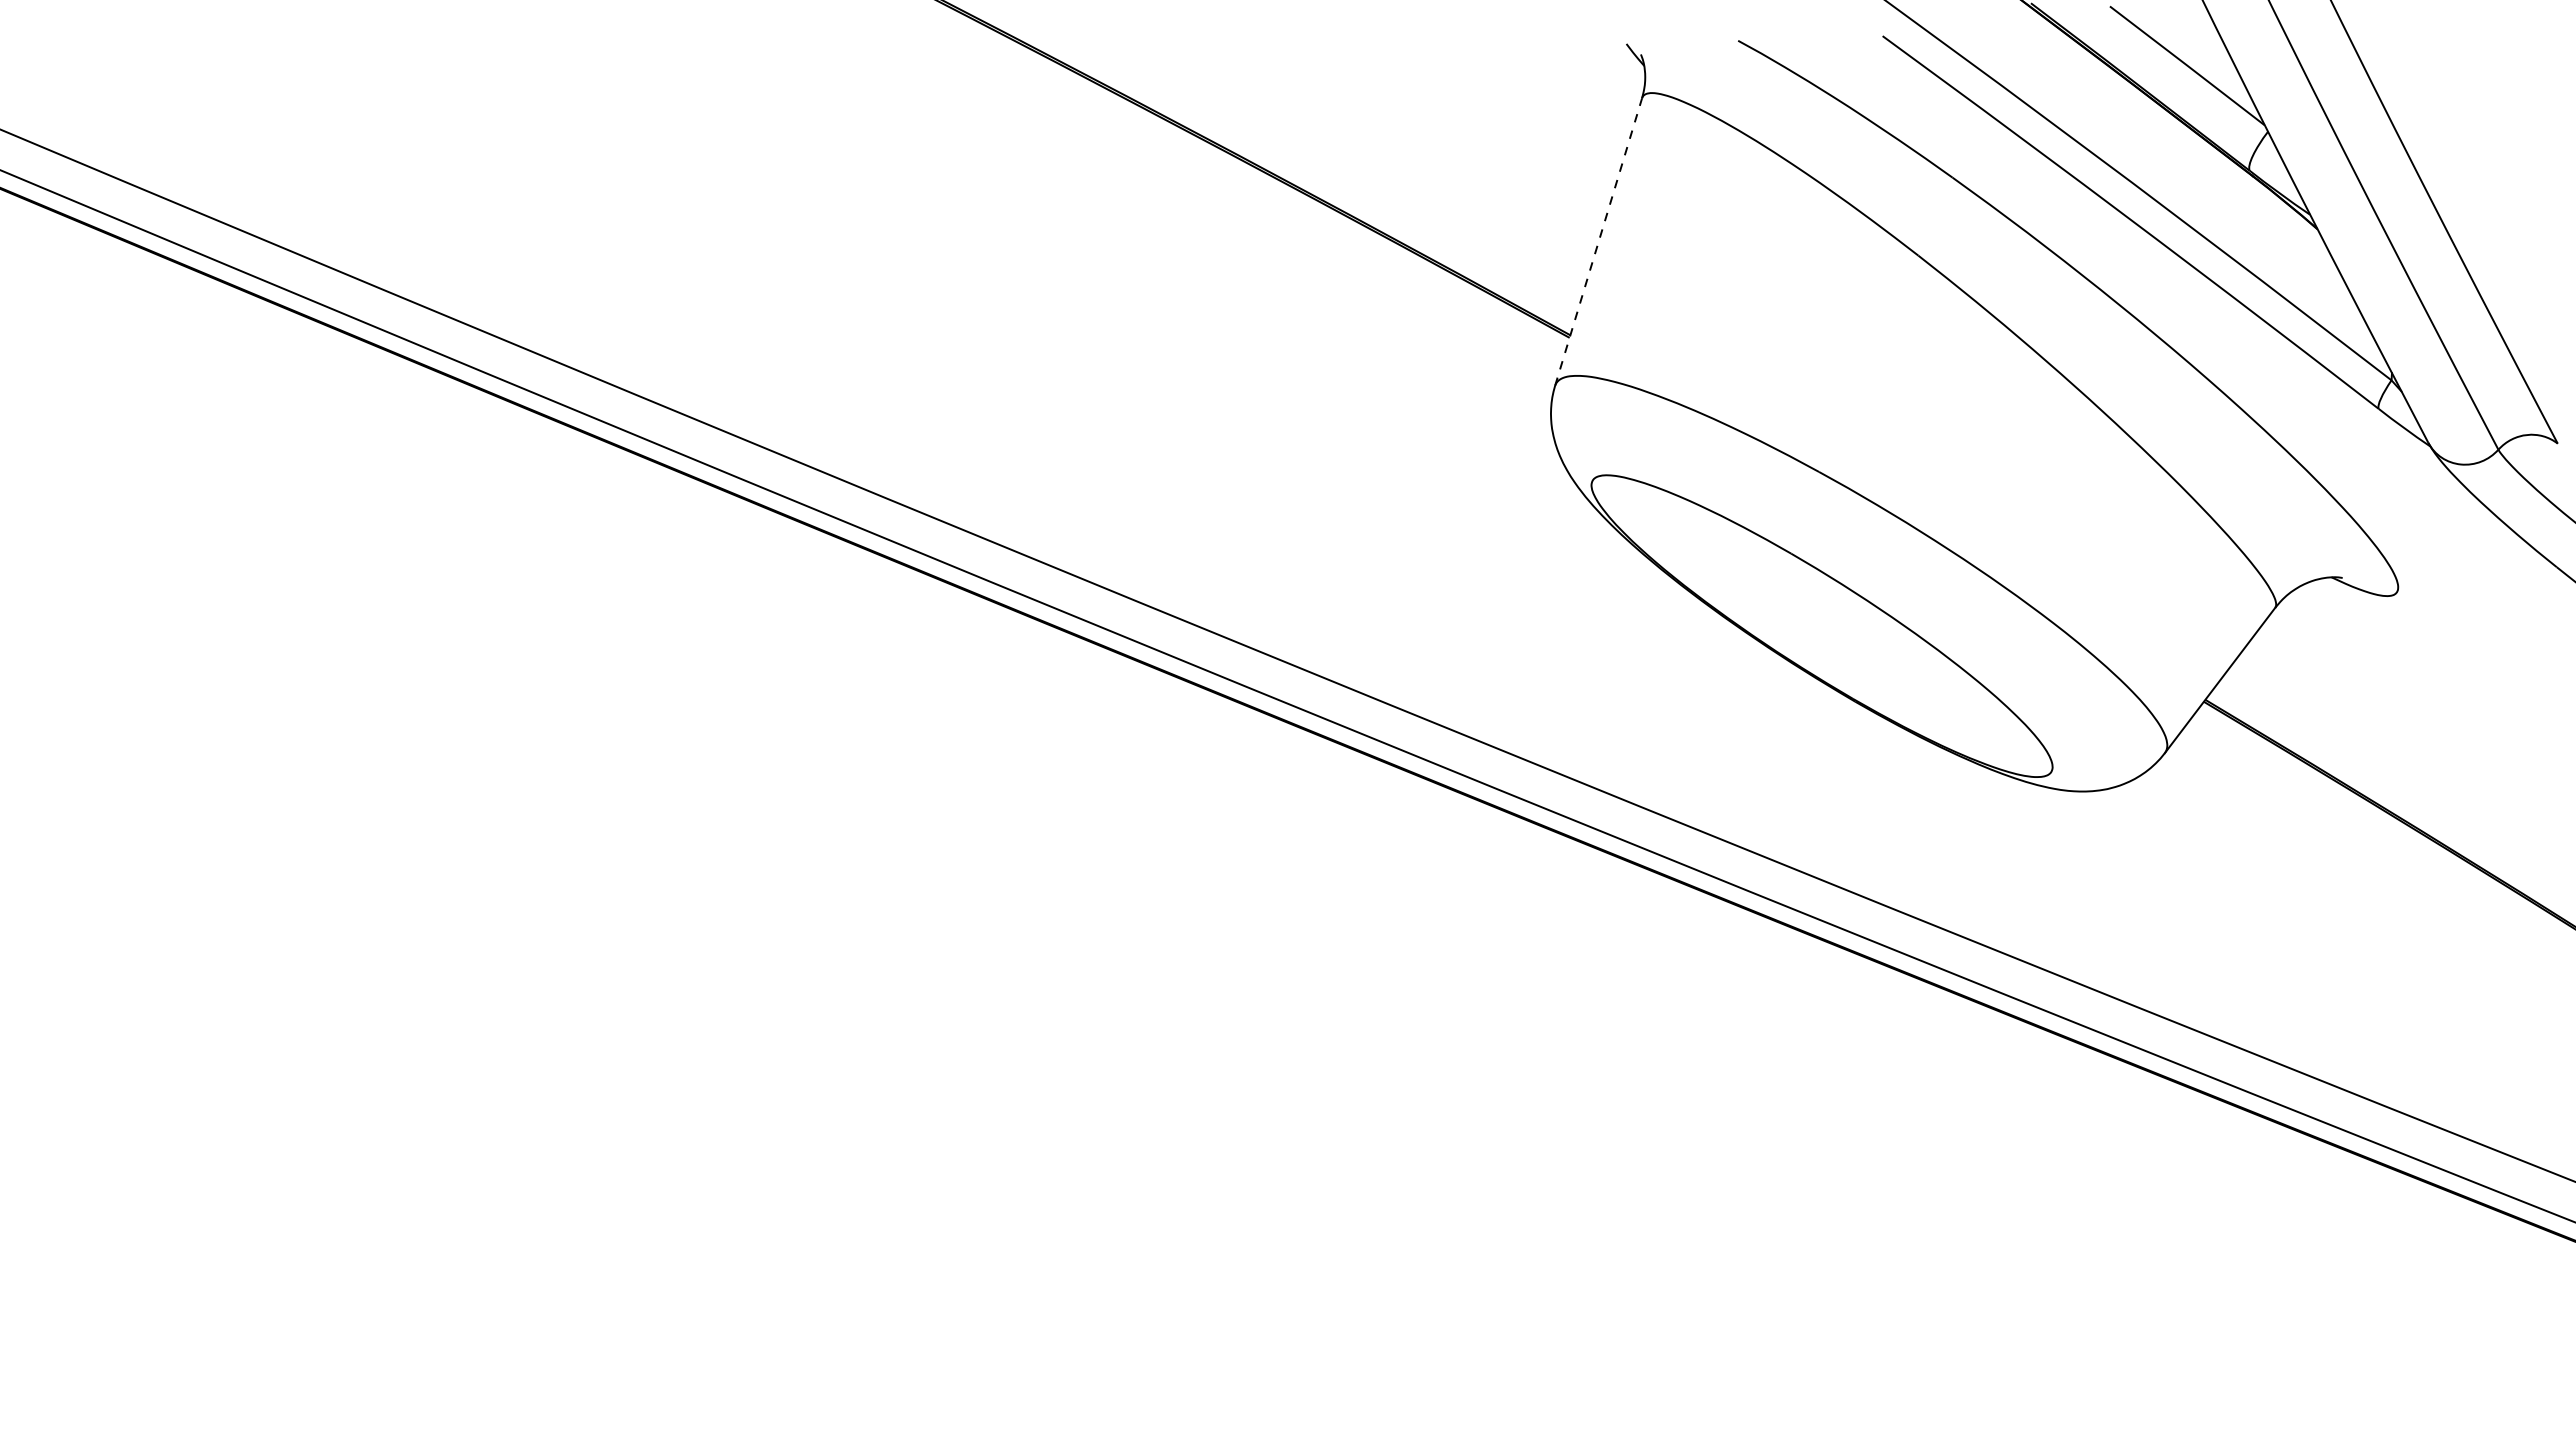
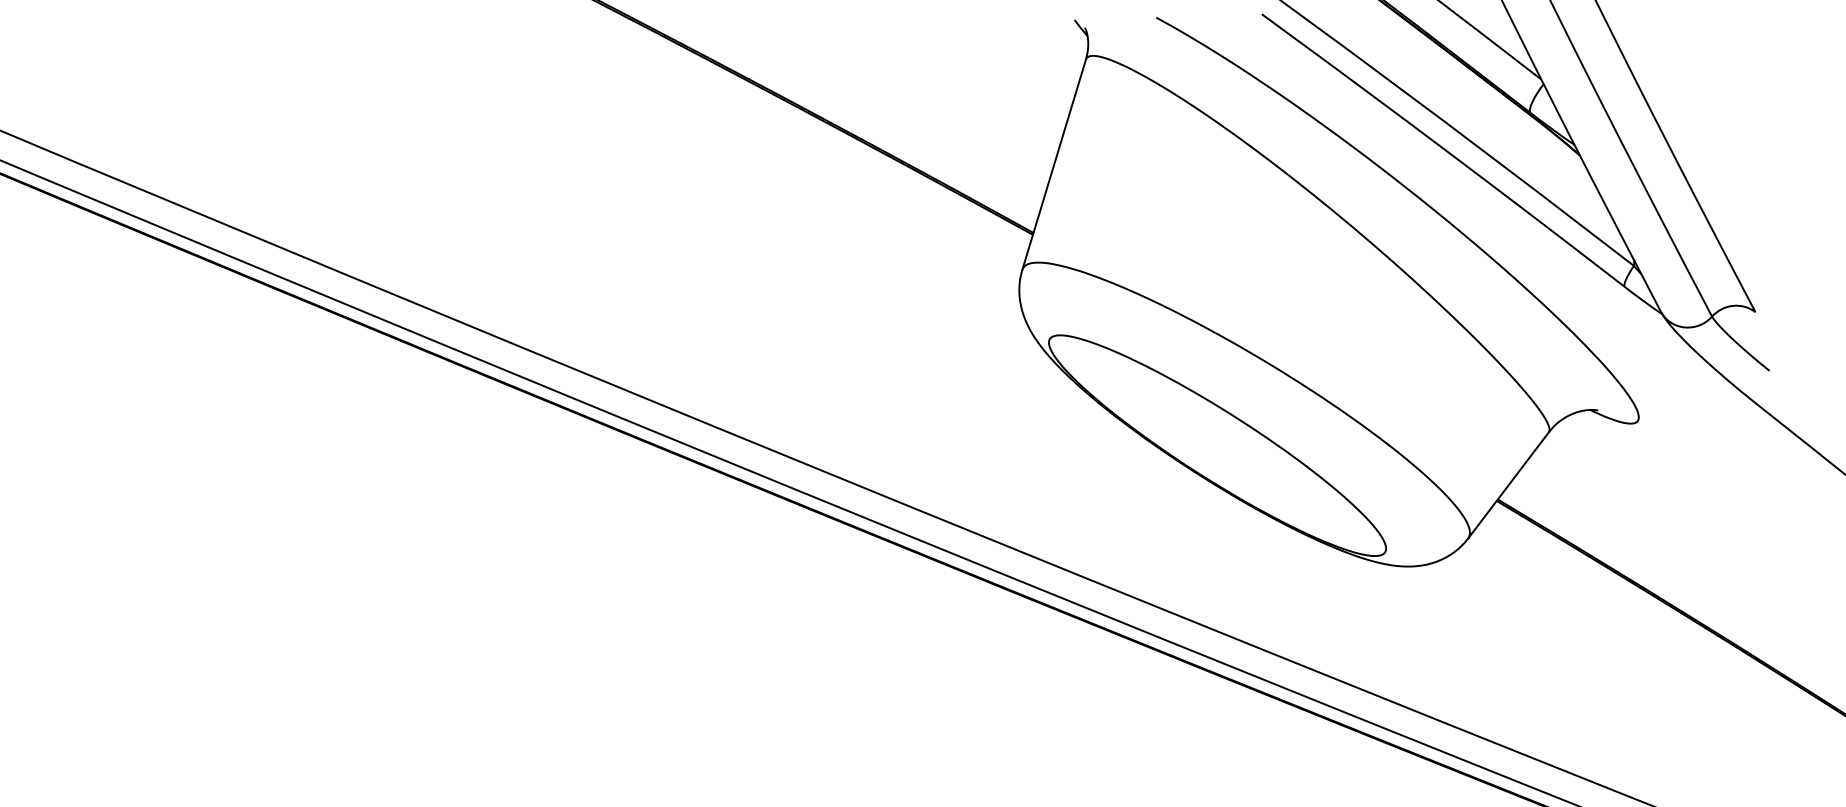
line: (1598, 241) -> (1054, 164), dashed -> solid

